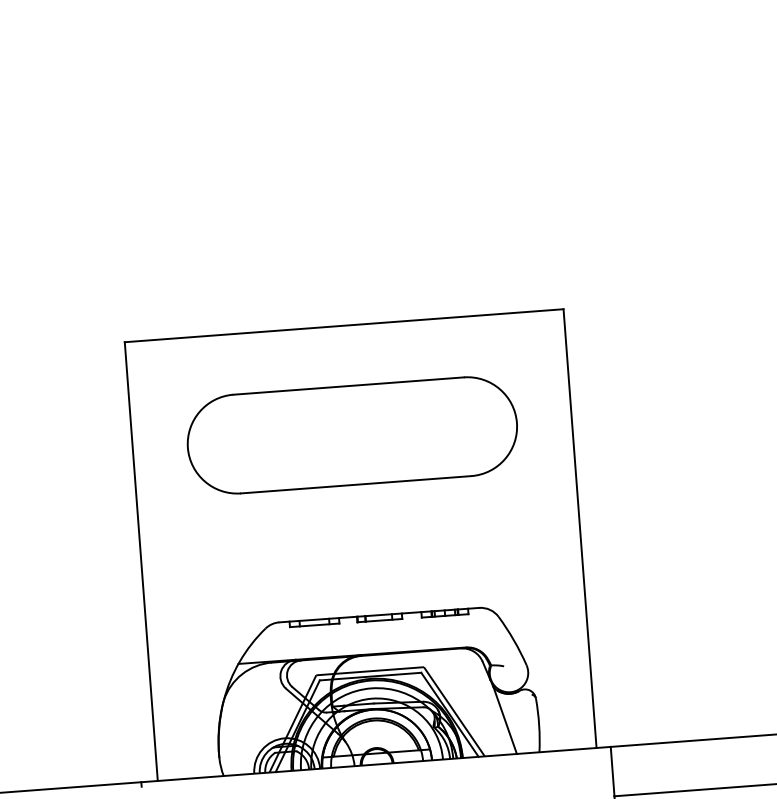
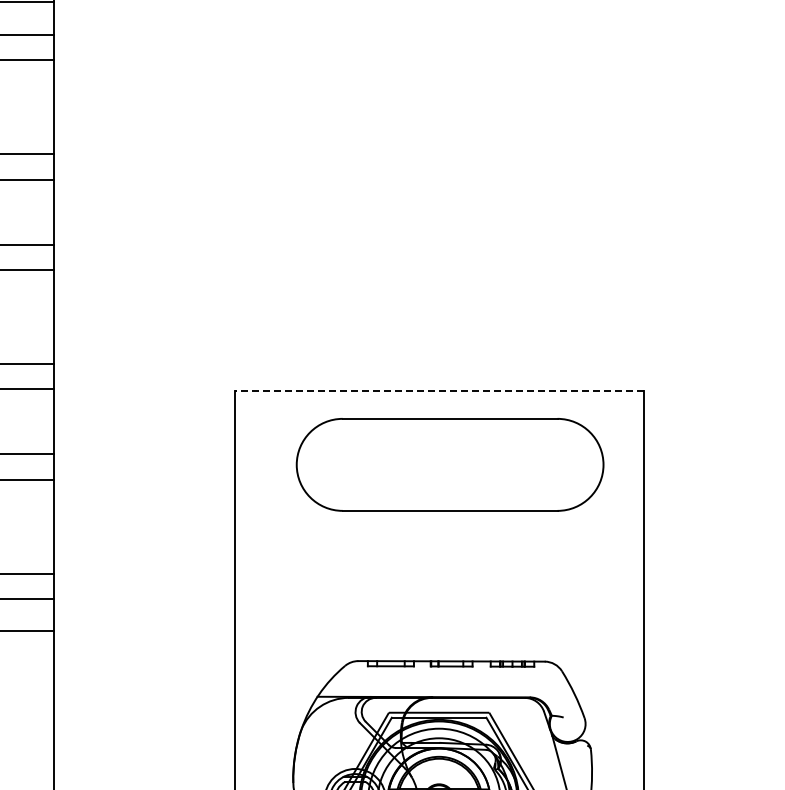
line: (344, 325) -> (439, 390), solid -> dashed
part: (351, 435) -> (449, 464), moved

